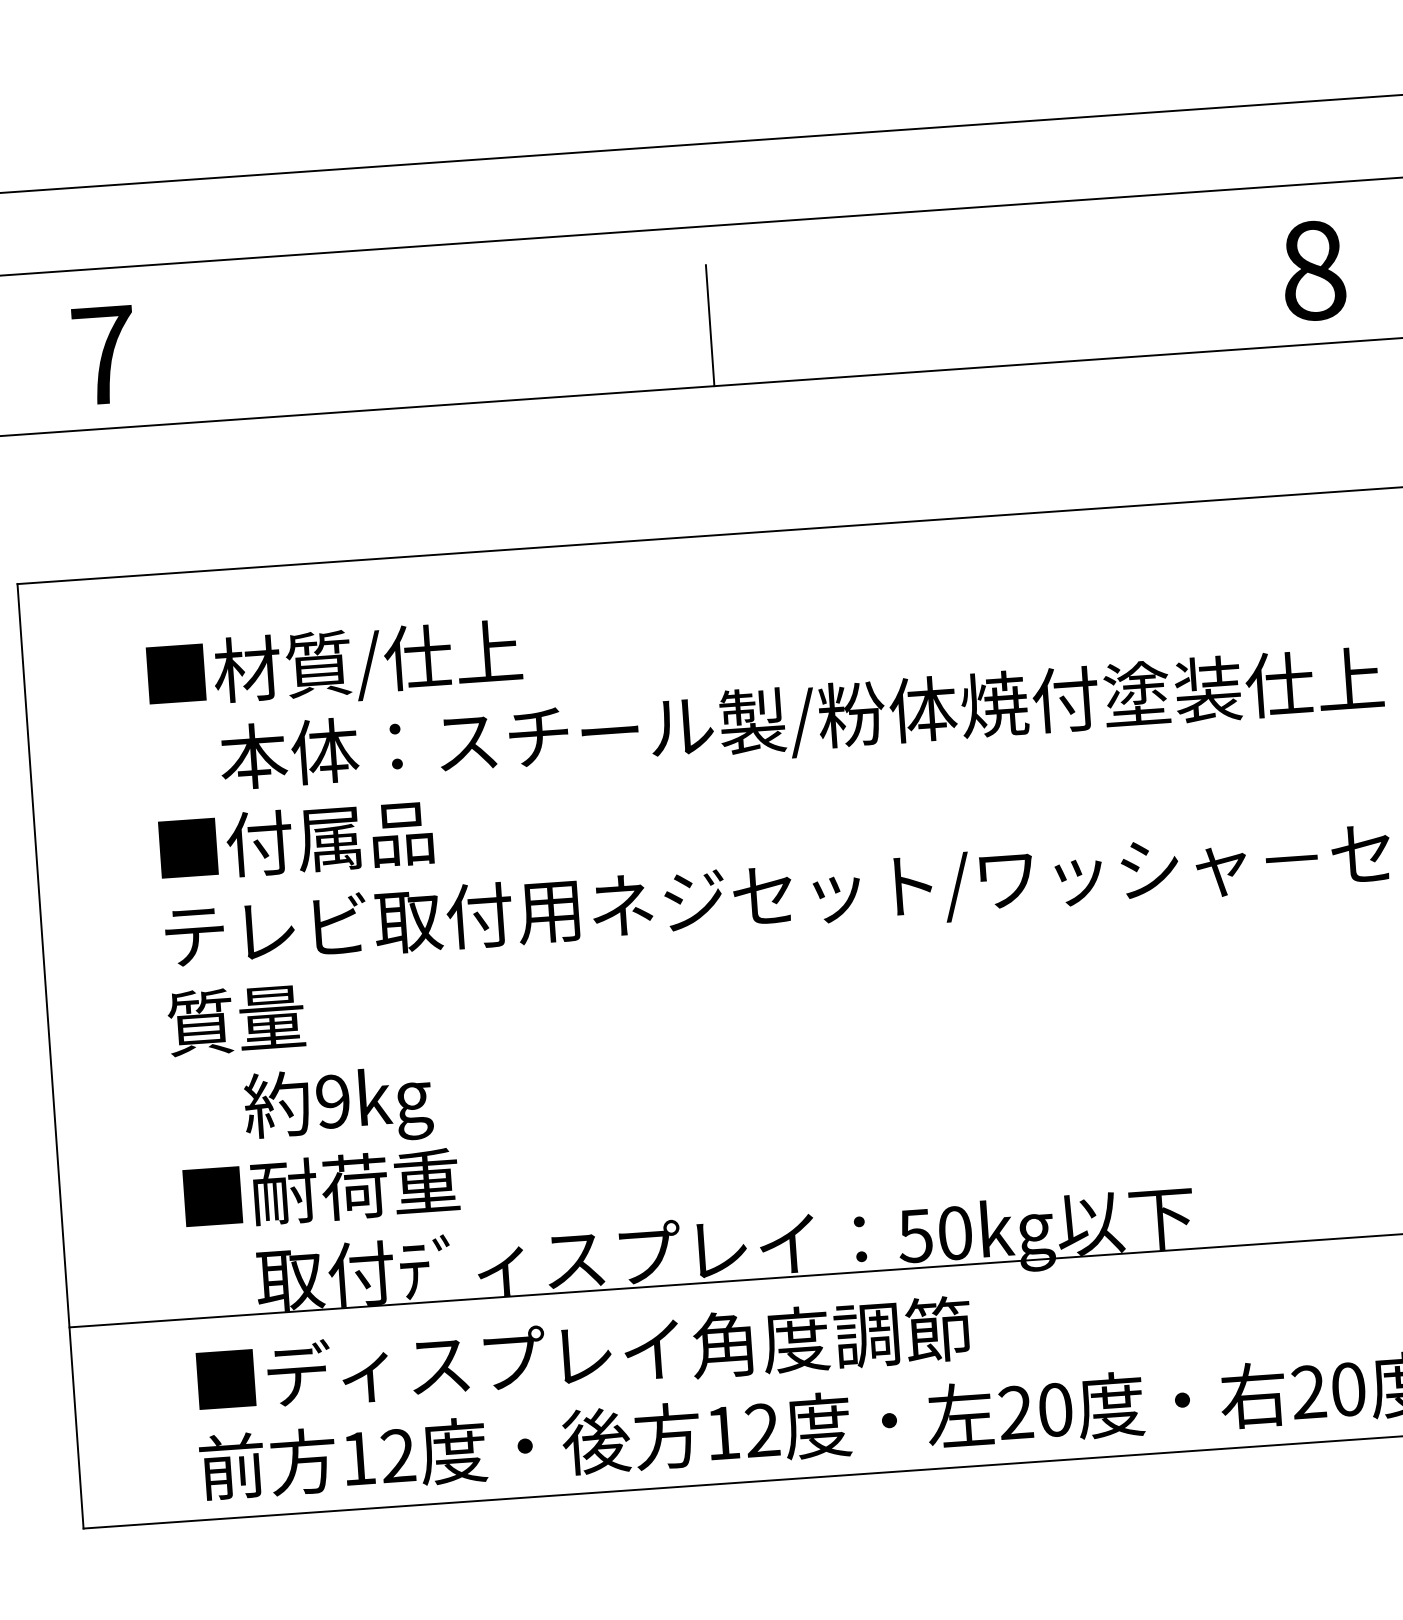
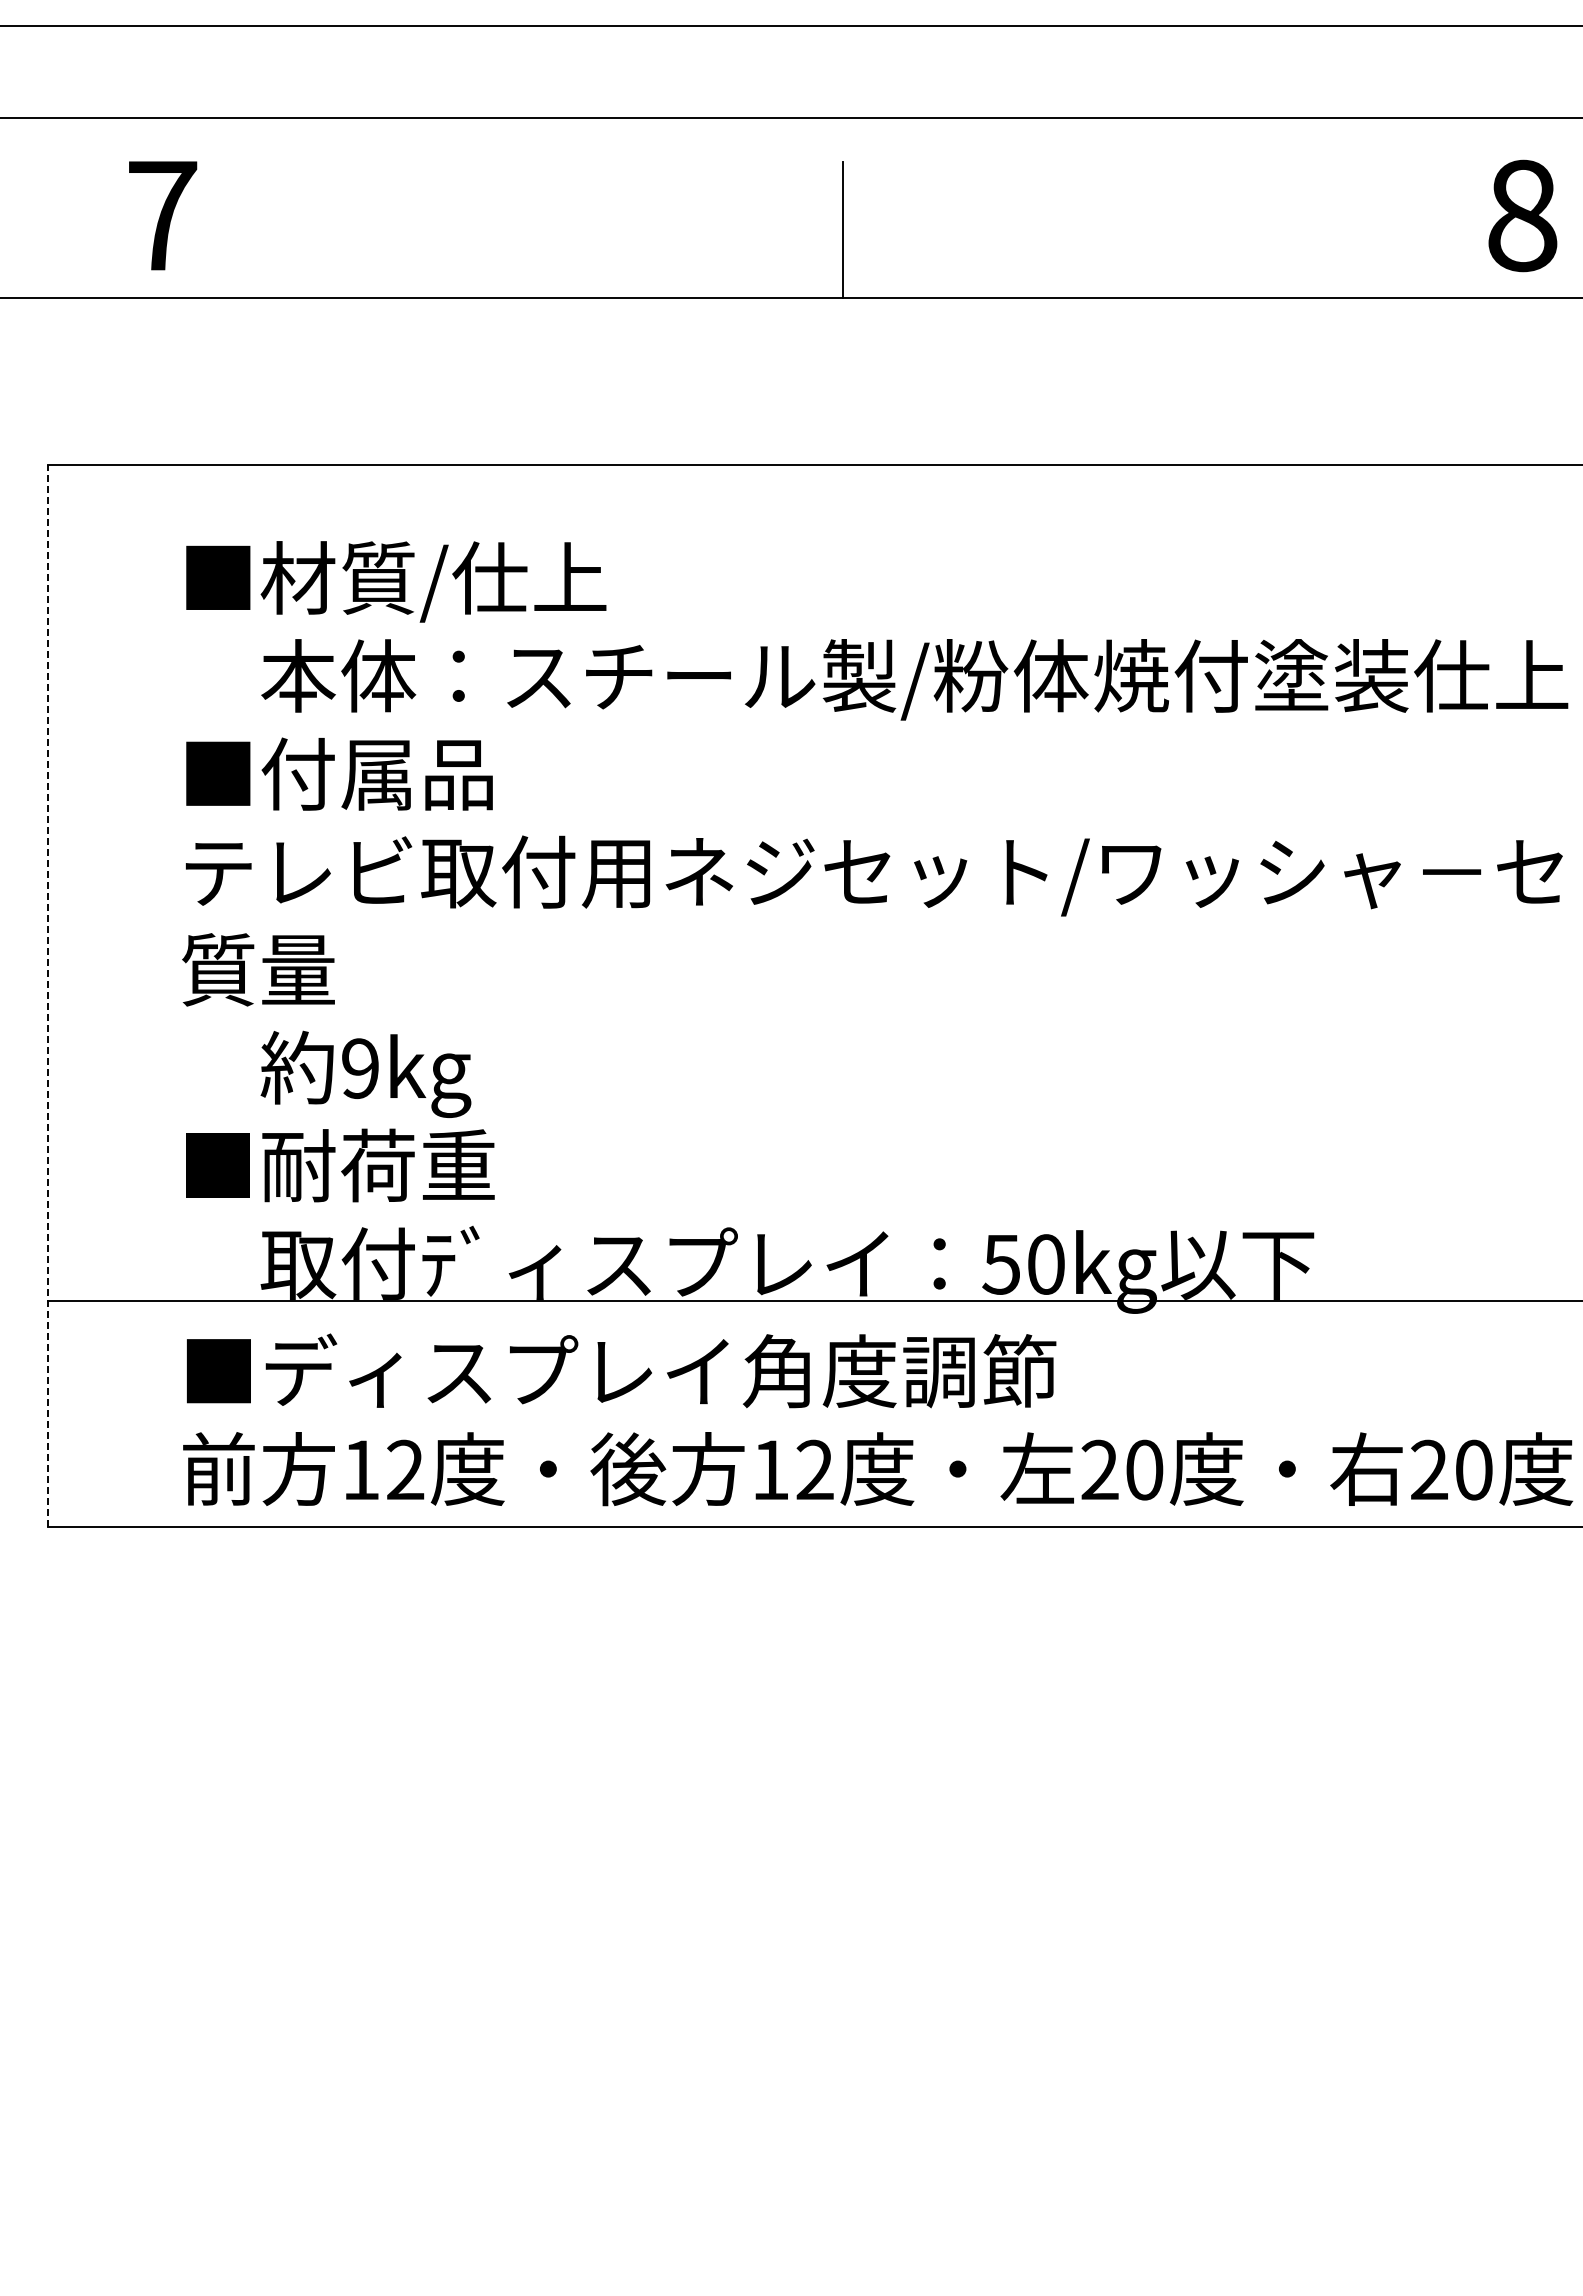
line: (50, 1056) -> (47, 995), solid -> dashed

